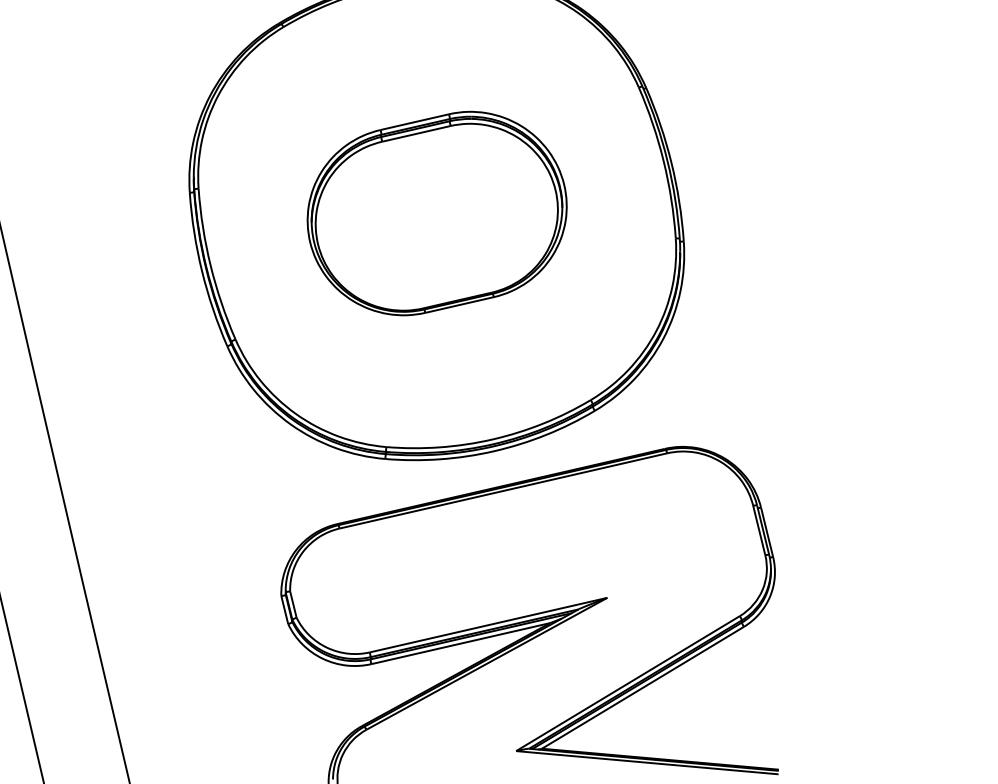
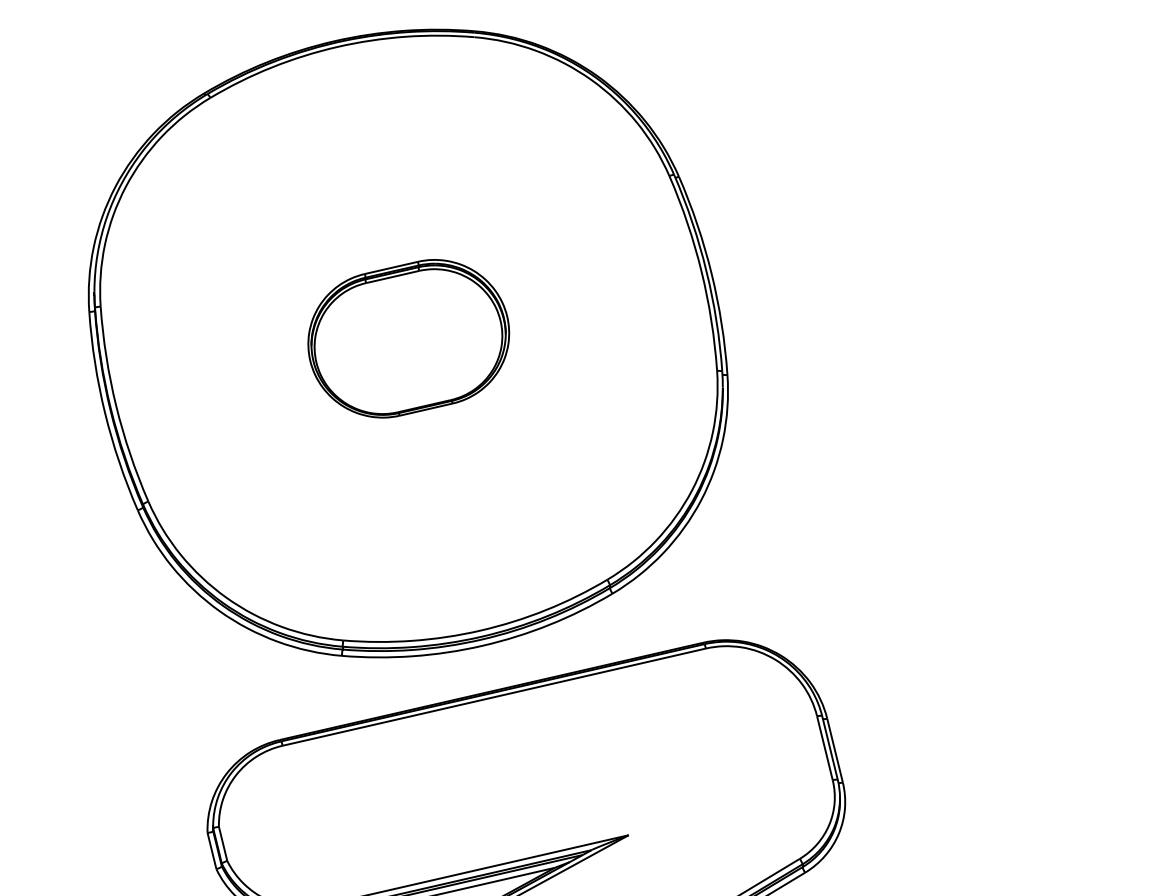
part: (436, 213) -> (407, 338), size x0.6

